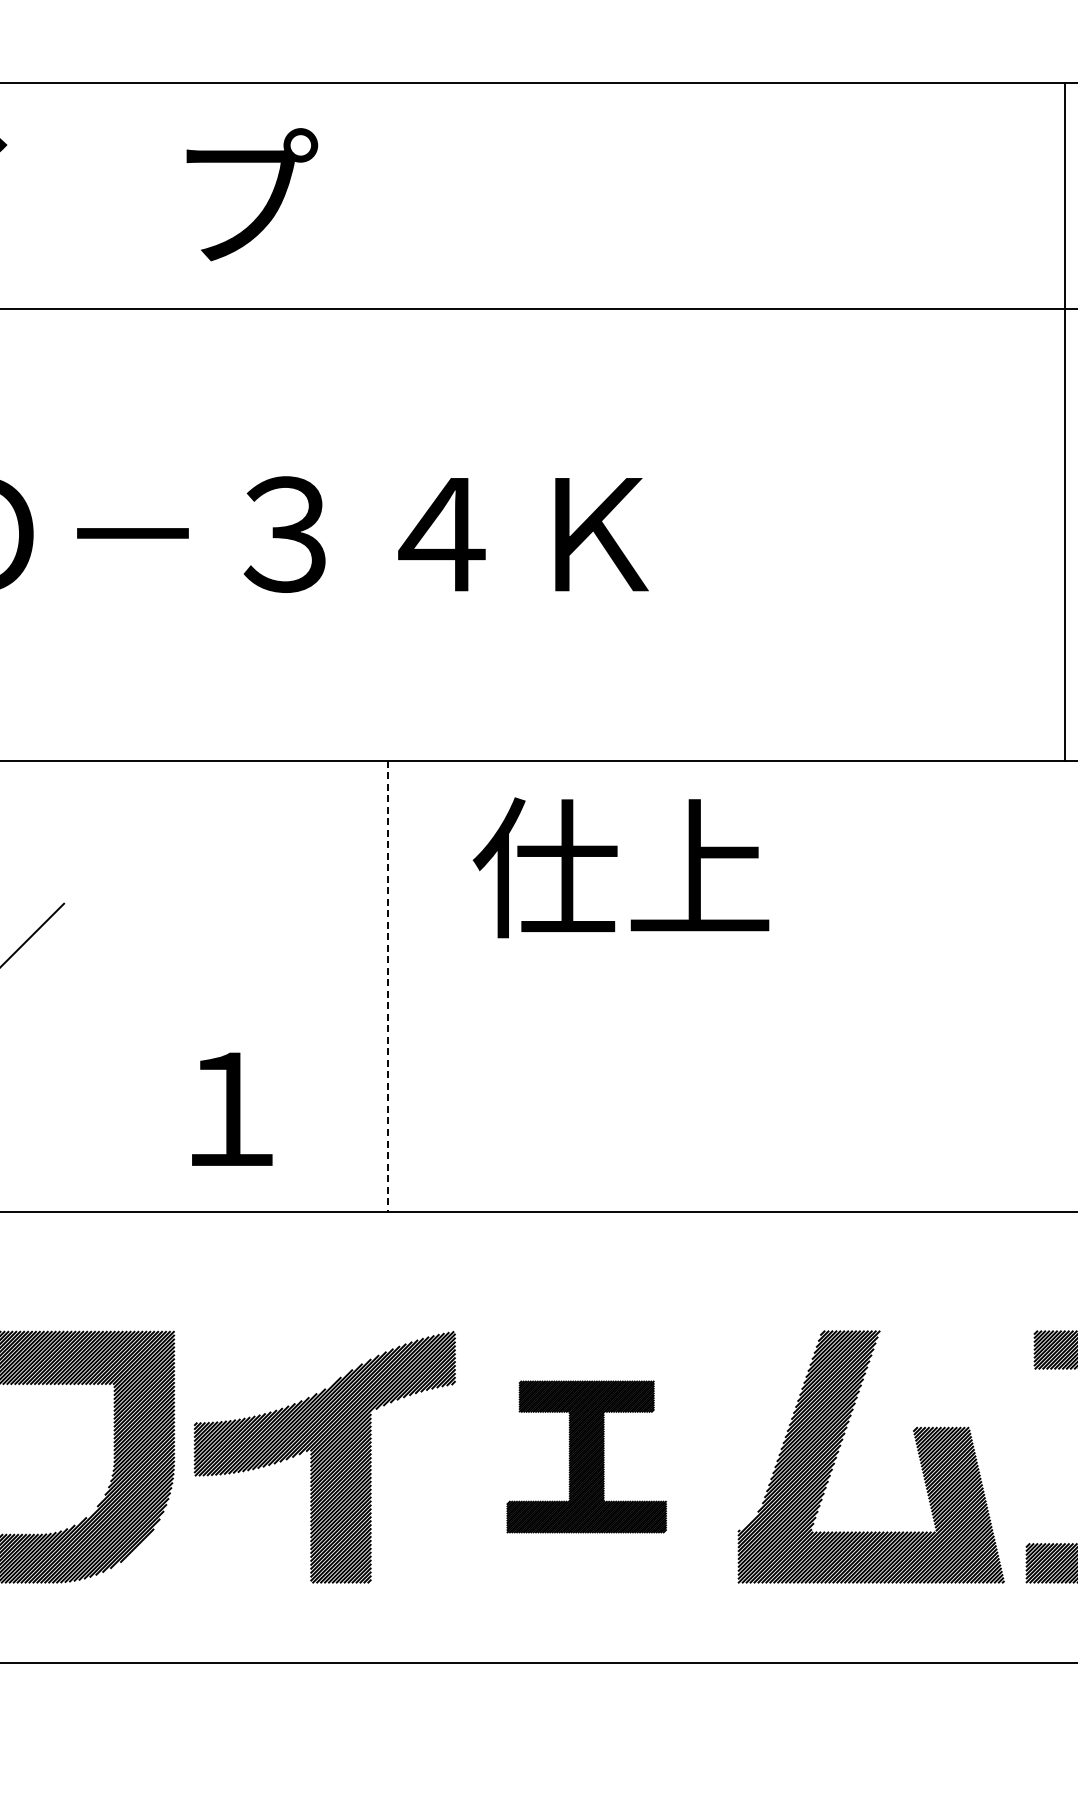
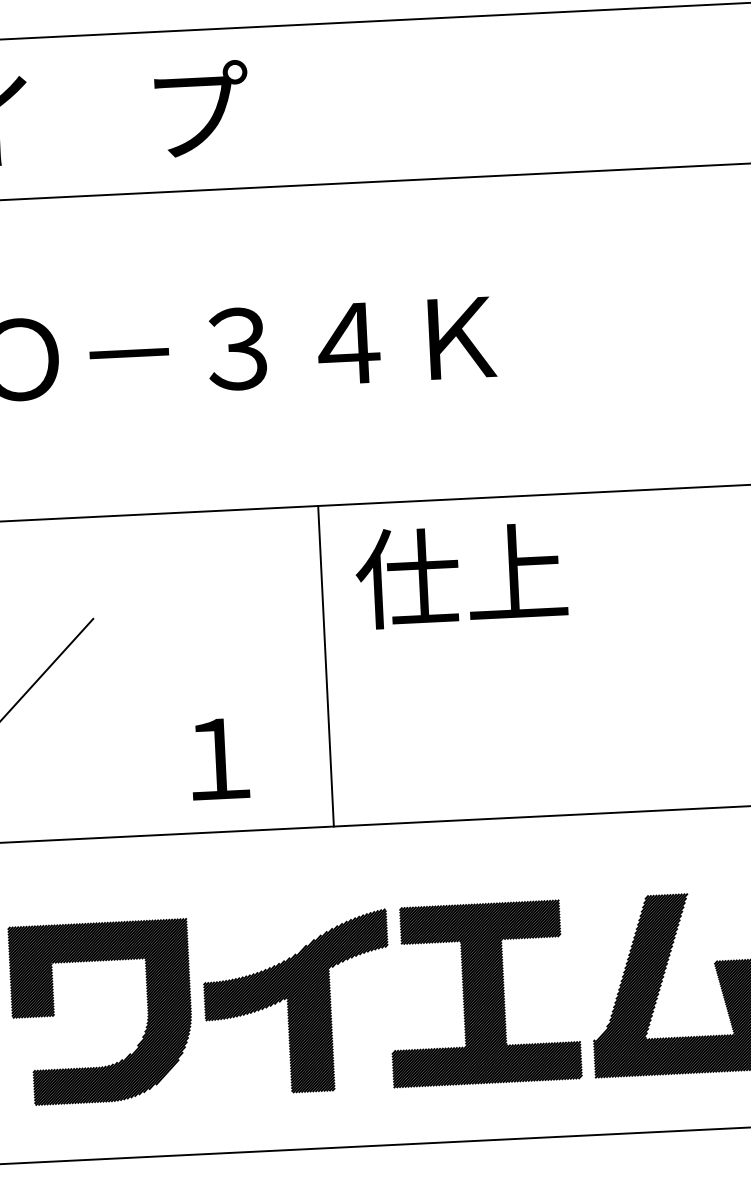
text: (620, 867) -> (460, 575), moved
line: (387, 986) -> (325, 666), dashed -> solid
part: (586, 1456) -> (483, 993), size x1.67

